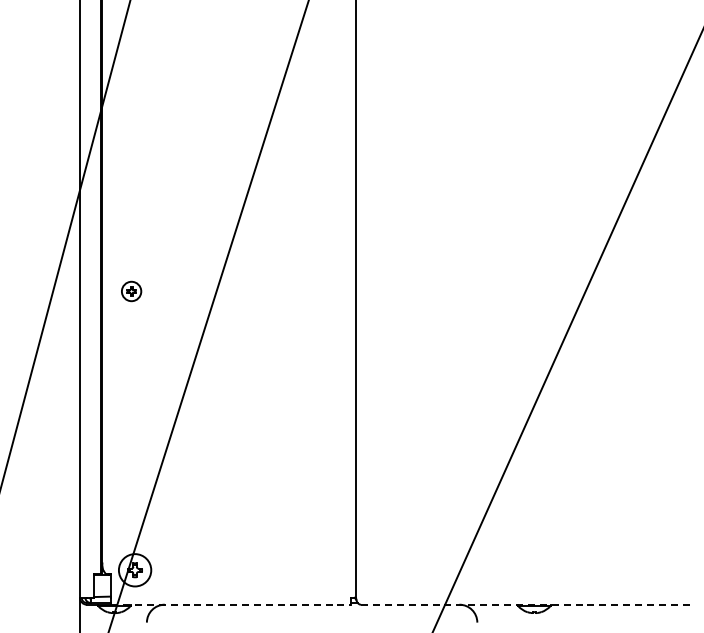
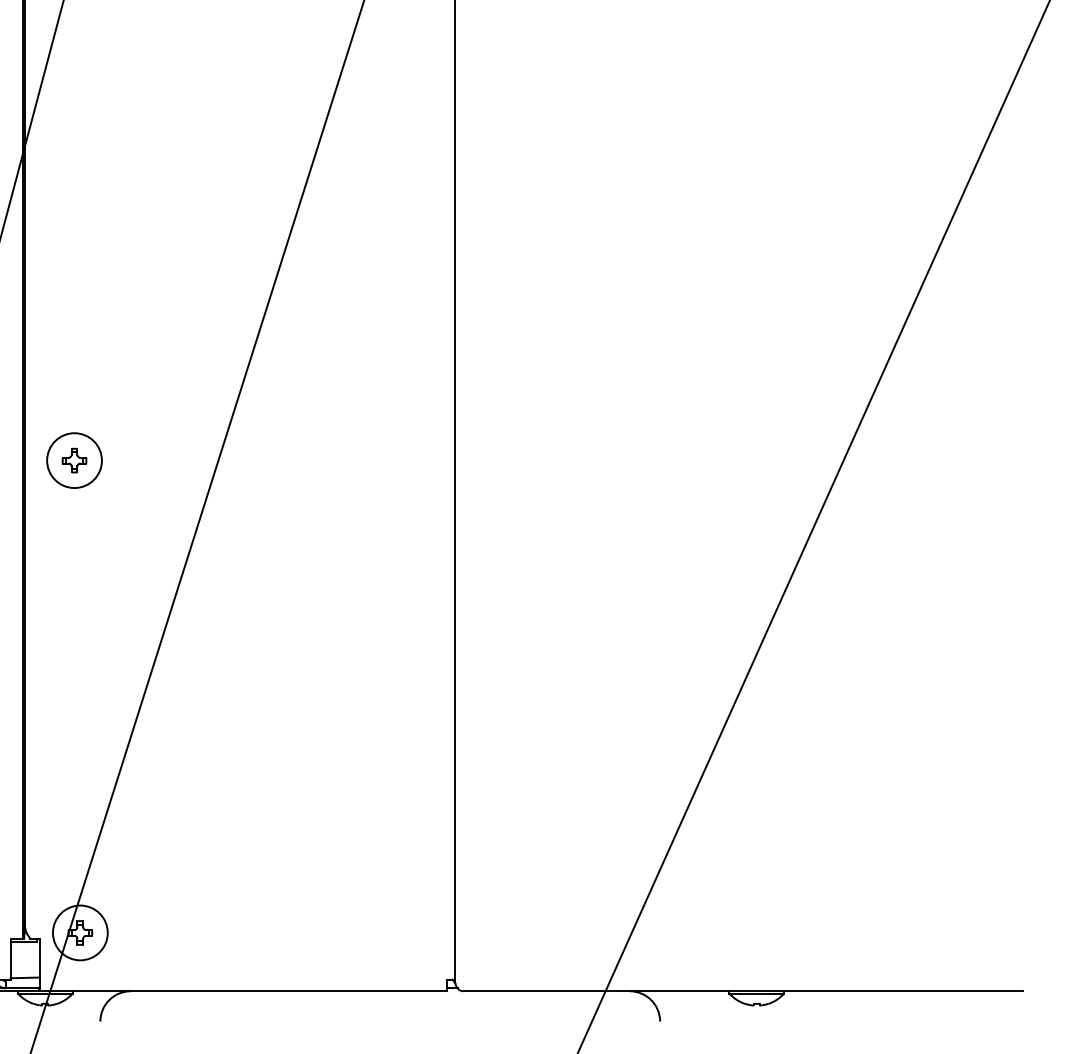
part: (131, 291) -> (74, 460), size x1.67
line: (231, 604) -> (243, 990), dashed -> solid
line: (526, 604) -> (743, 990), dashed -> solid

